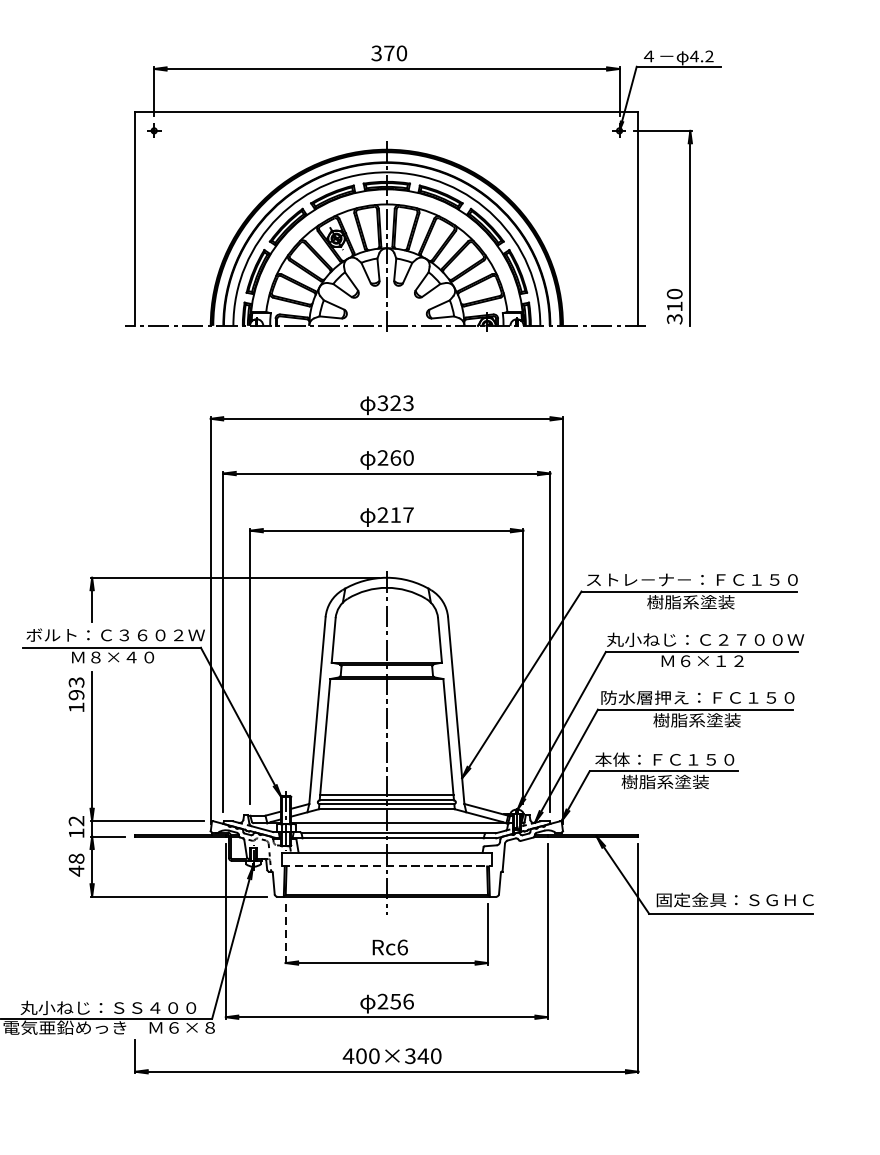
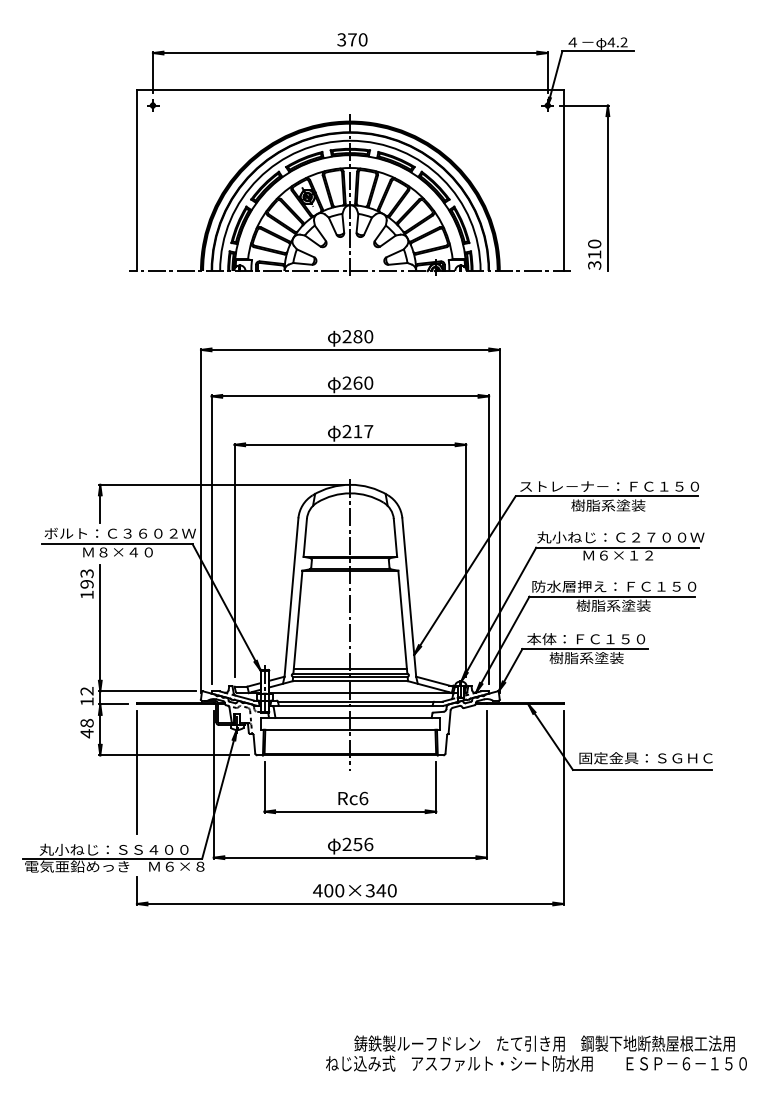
text: (395, 403) -> (357, 336), 323 -> 280
line: (387, 866) -> (350, 729), dashed -> solid
line: (134, 915) -> (136, 771), added
line: (285, 934) -> (264, 787), dashed -> solid

